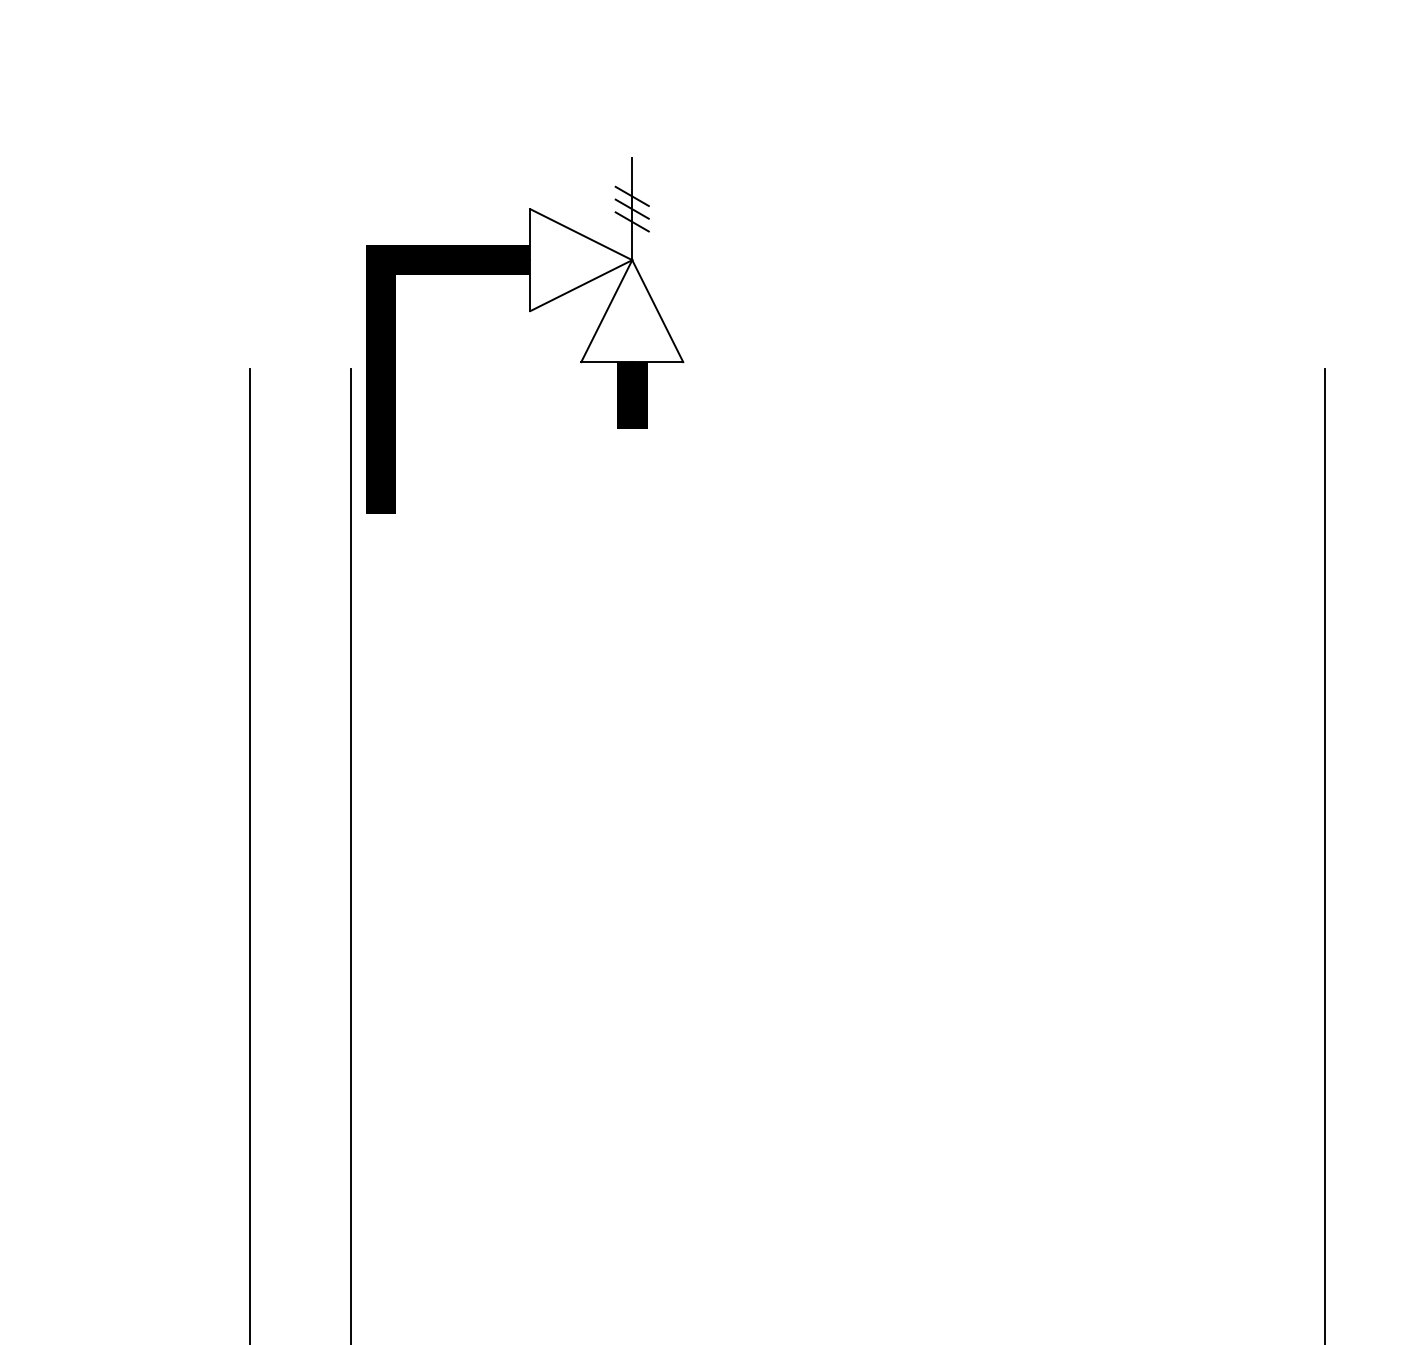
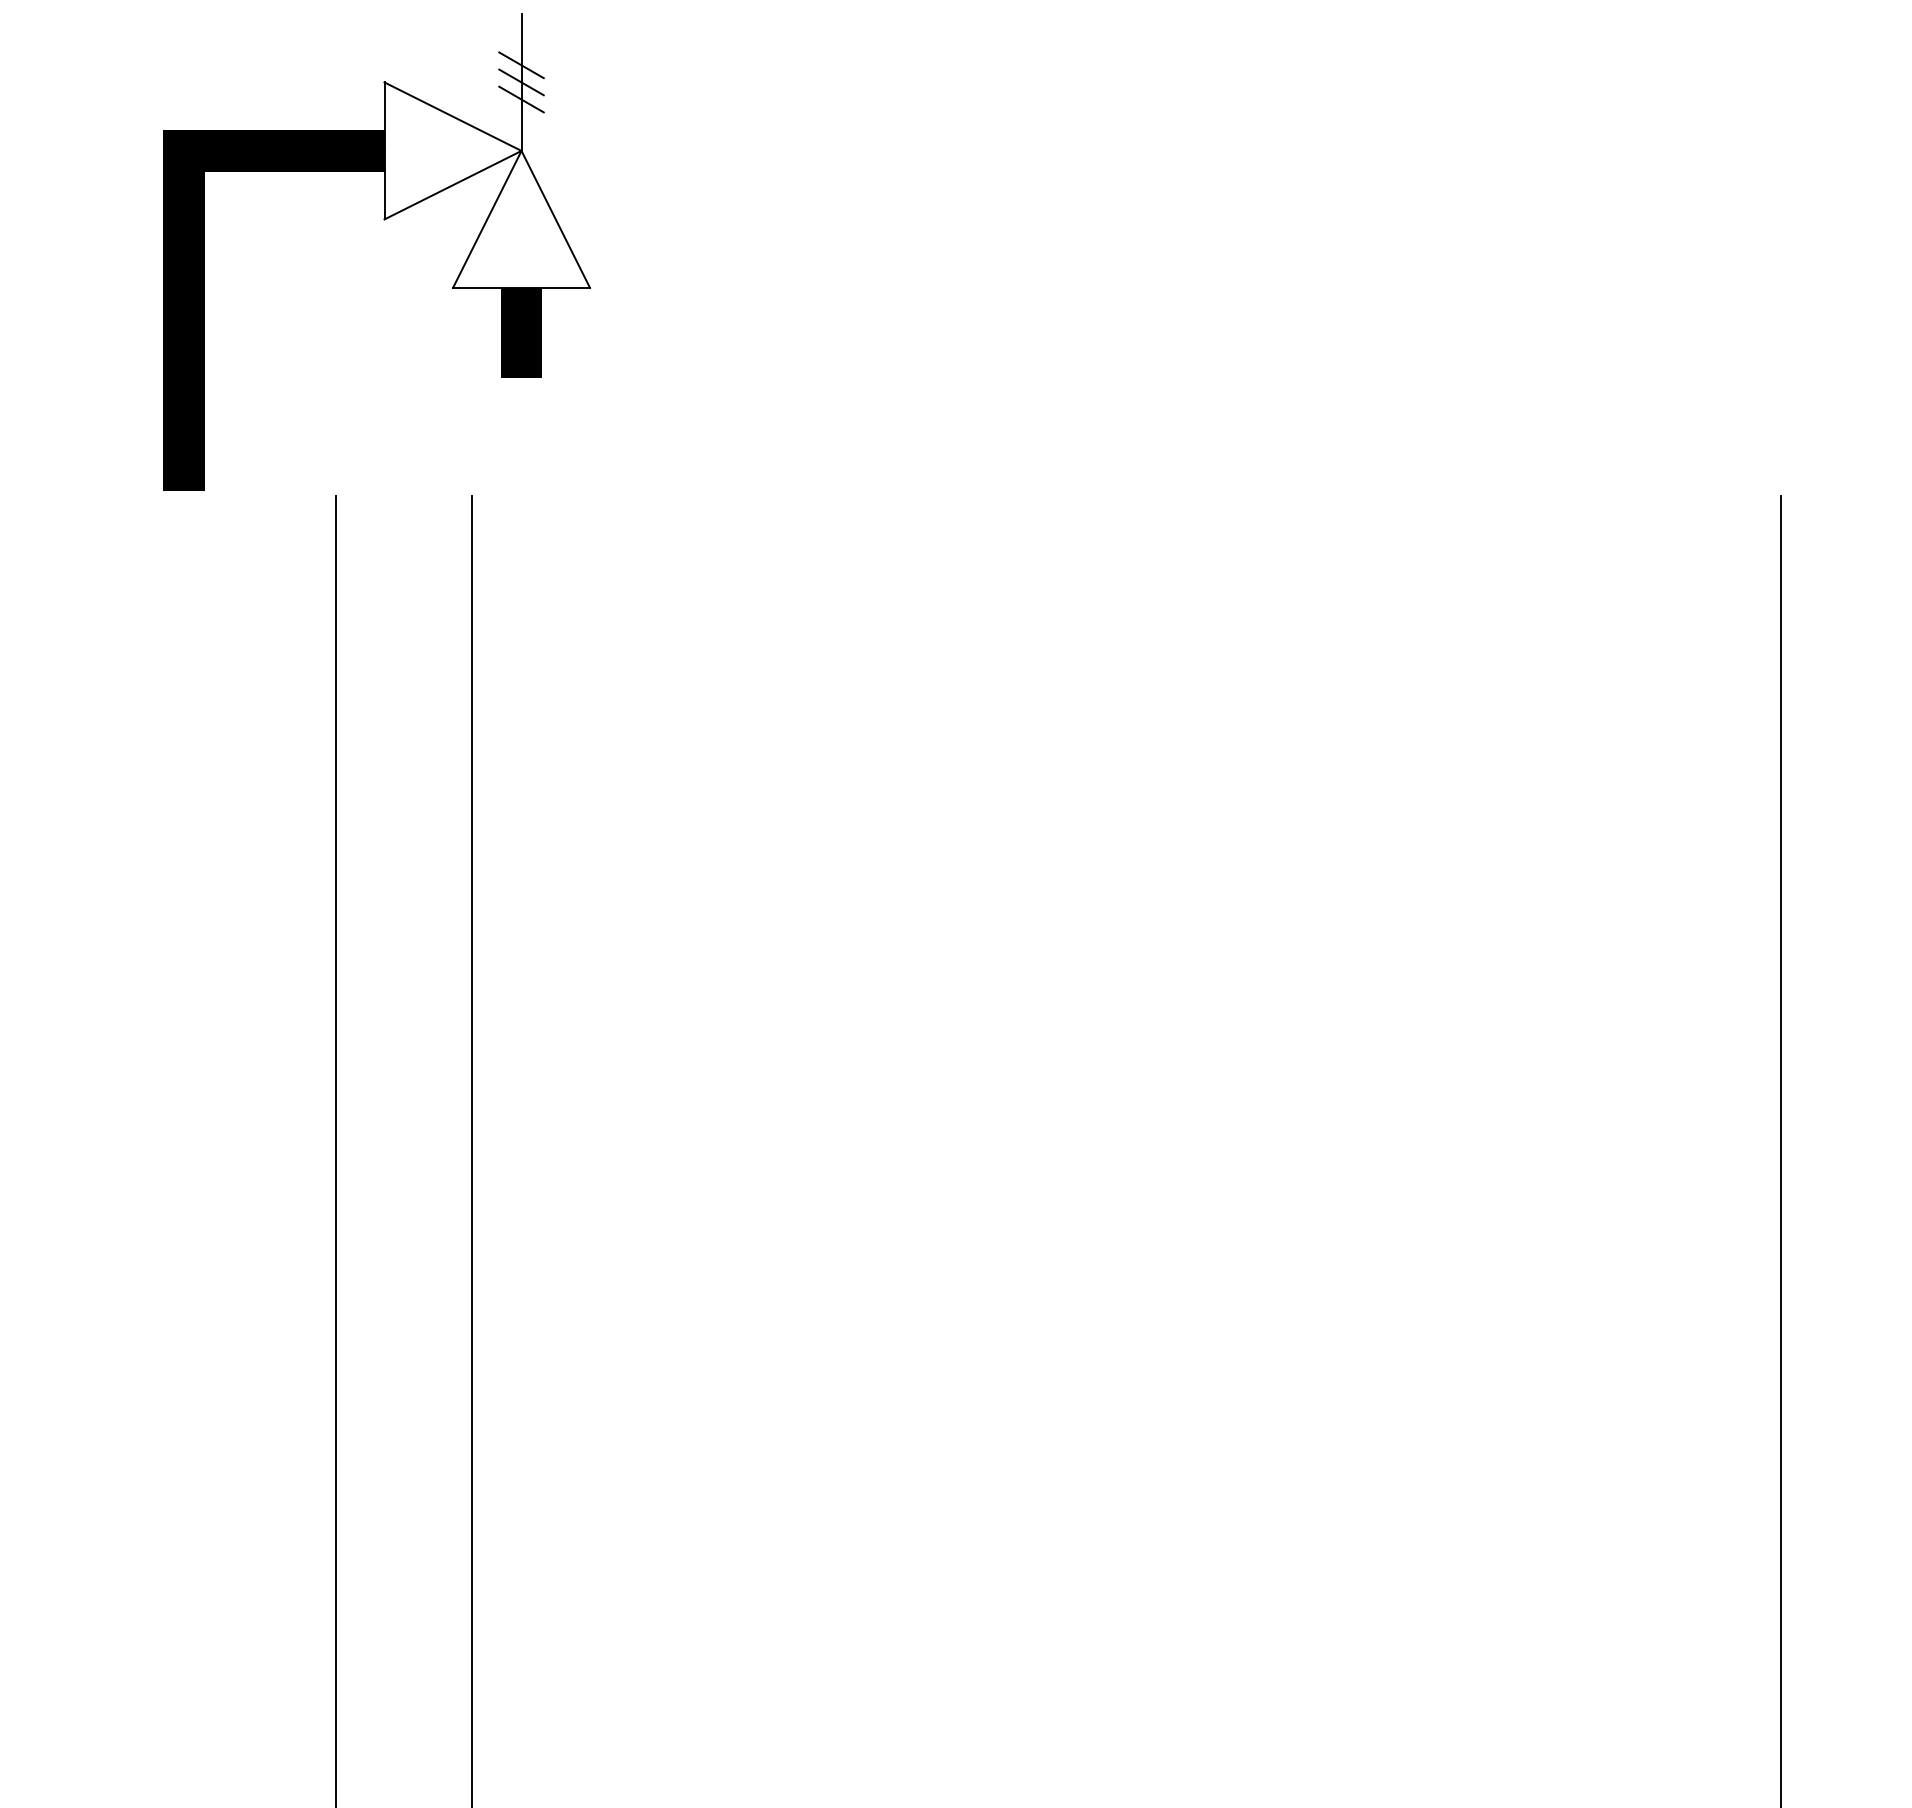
part: (530, 311) -> (384, 220), moved

